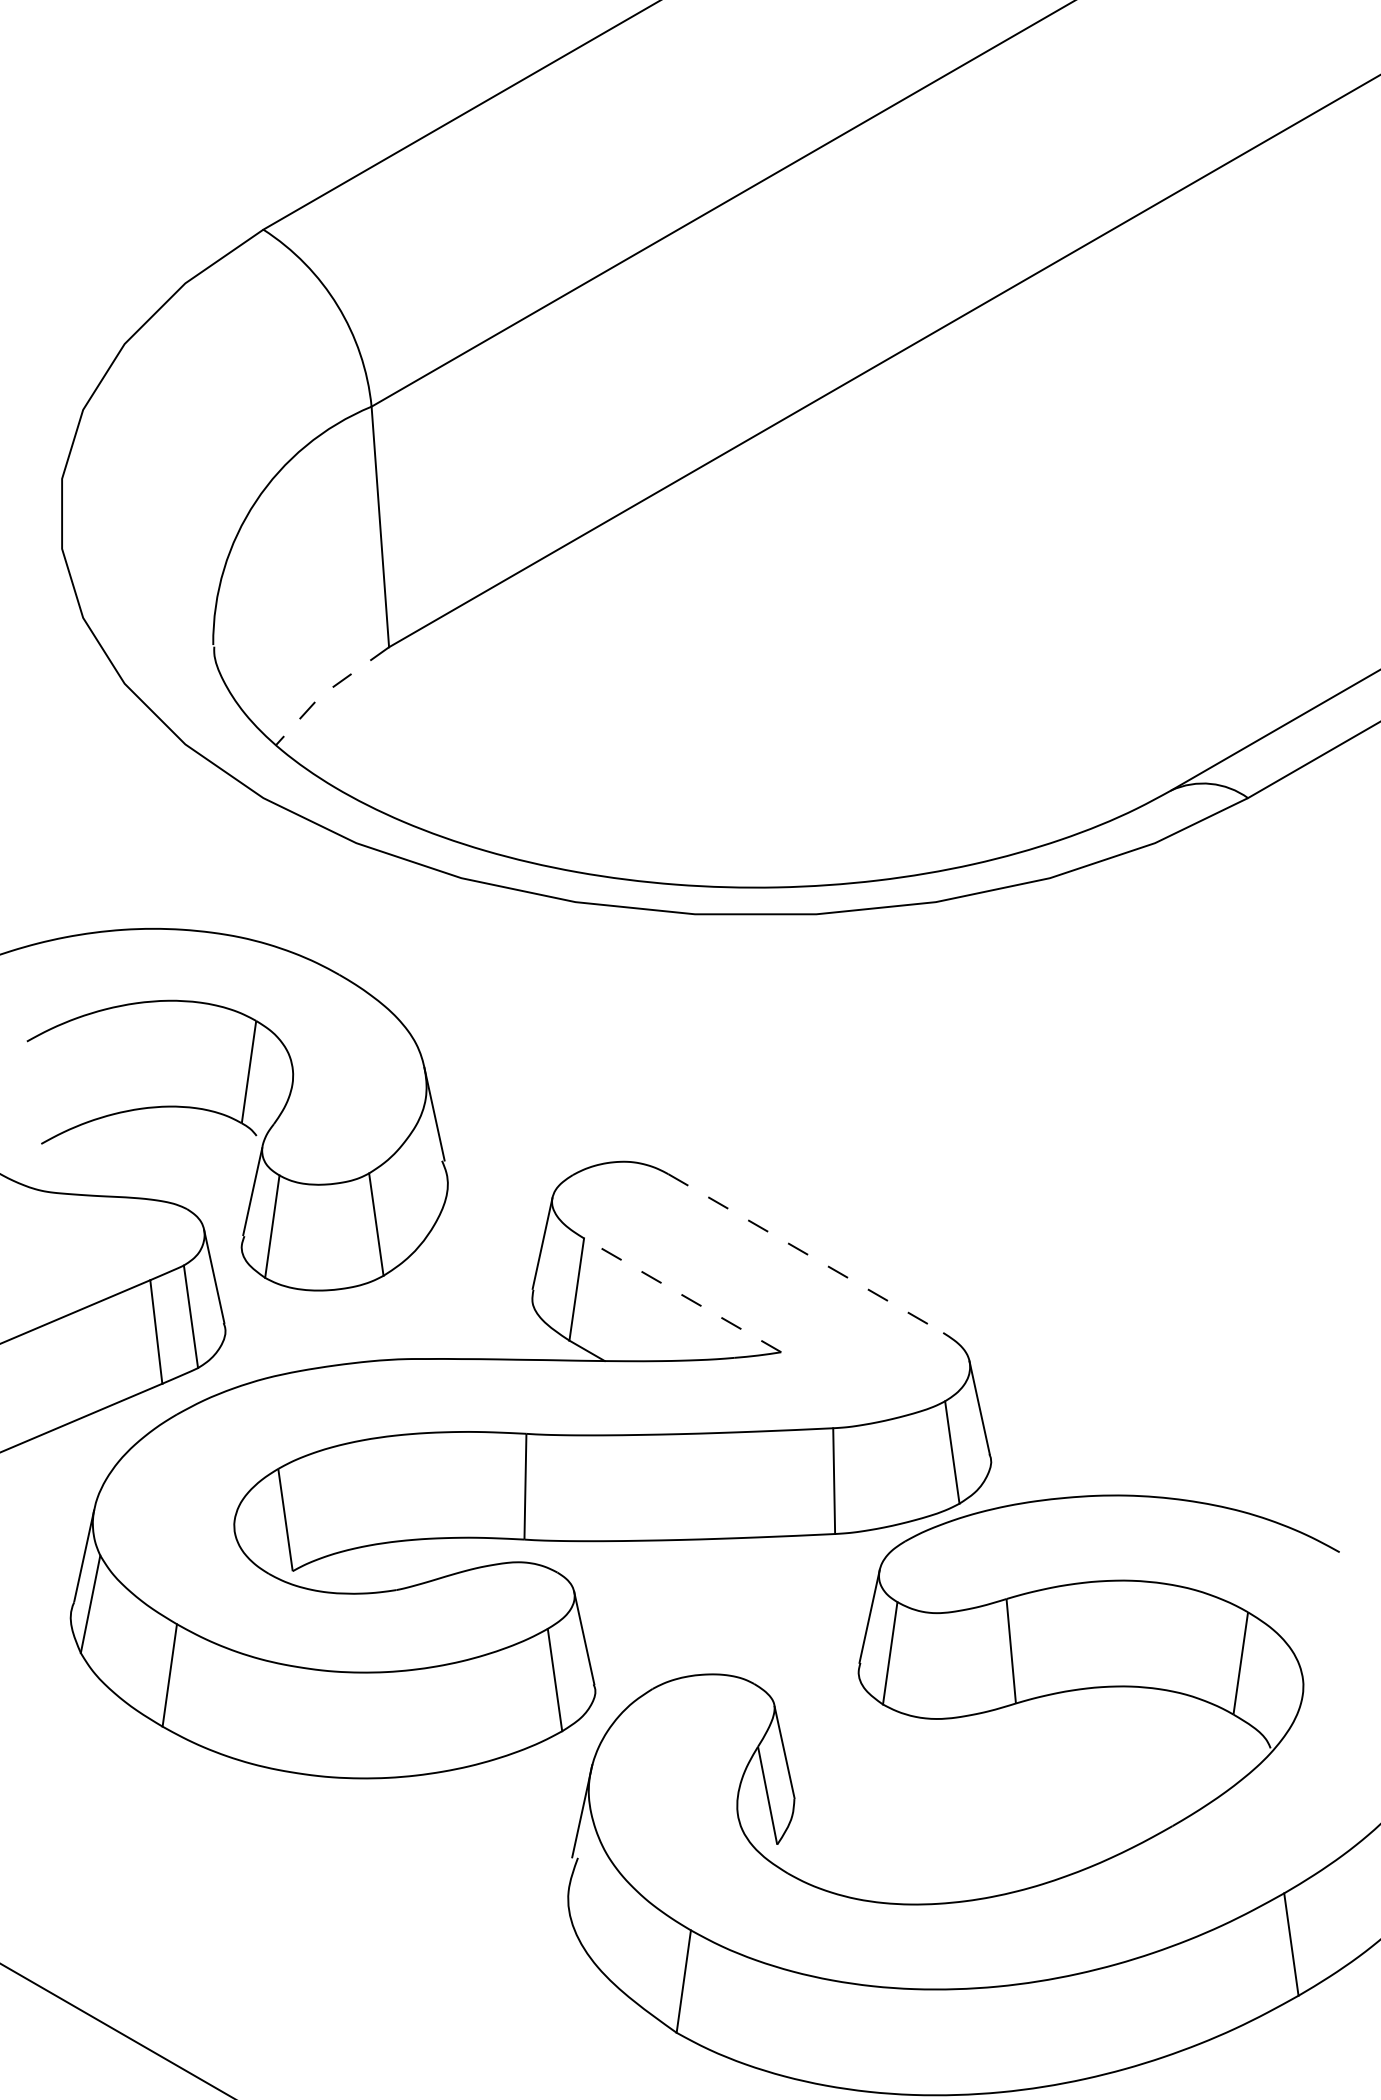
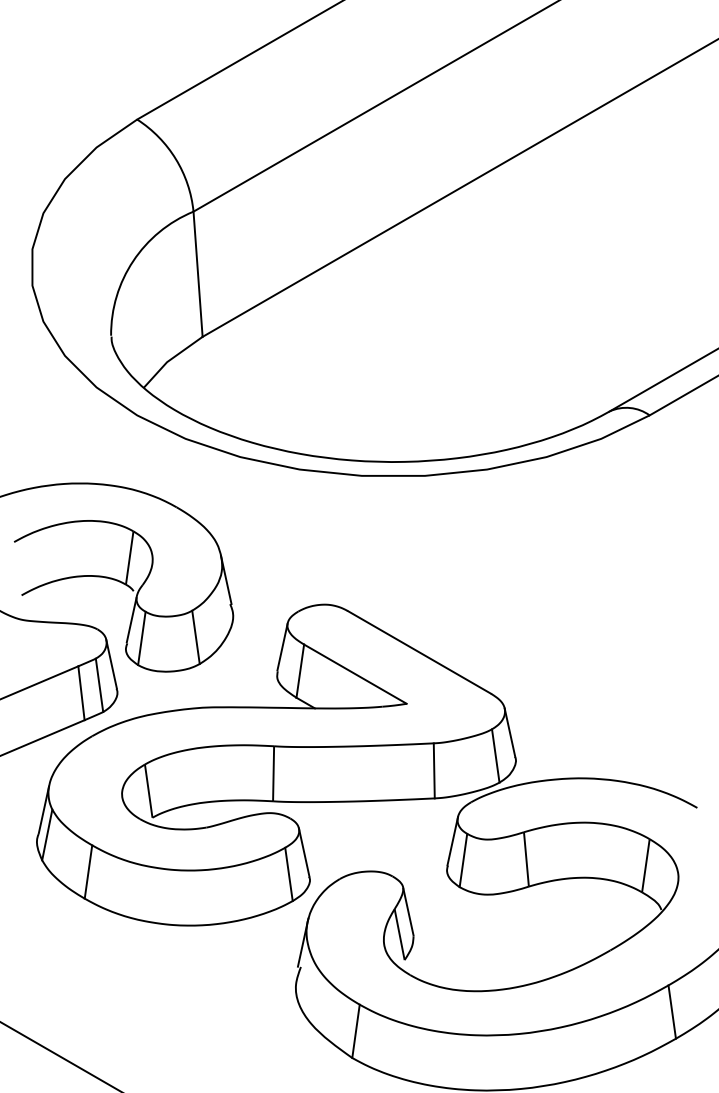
line: (327, 690) -> (170, 359), dashed -> solid
line: (805, 1253) -> (419, 652), dashed -> solid
line: (682, 1294) -> (355, 673), dashed -> solid

